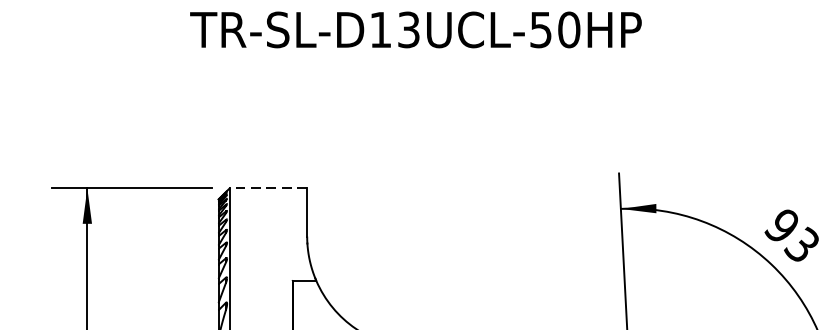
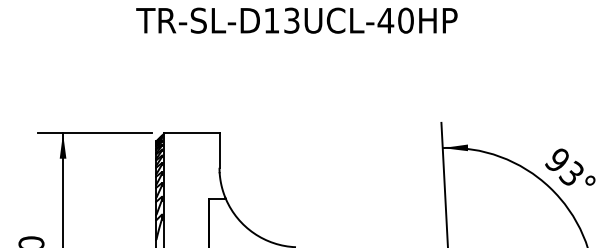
text: (540, 29) -> (385, 20), TR-SL-D13UCL-50HP -> TR-SL-D13UCL-40HP
line: (267, 188) -> (191, 133), dashed -> solid

